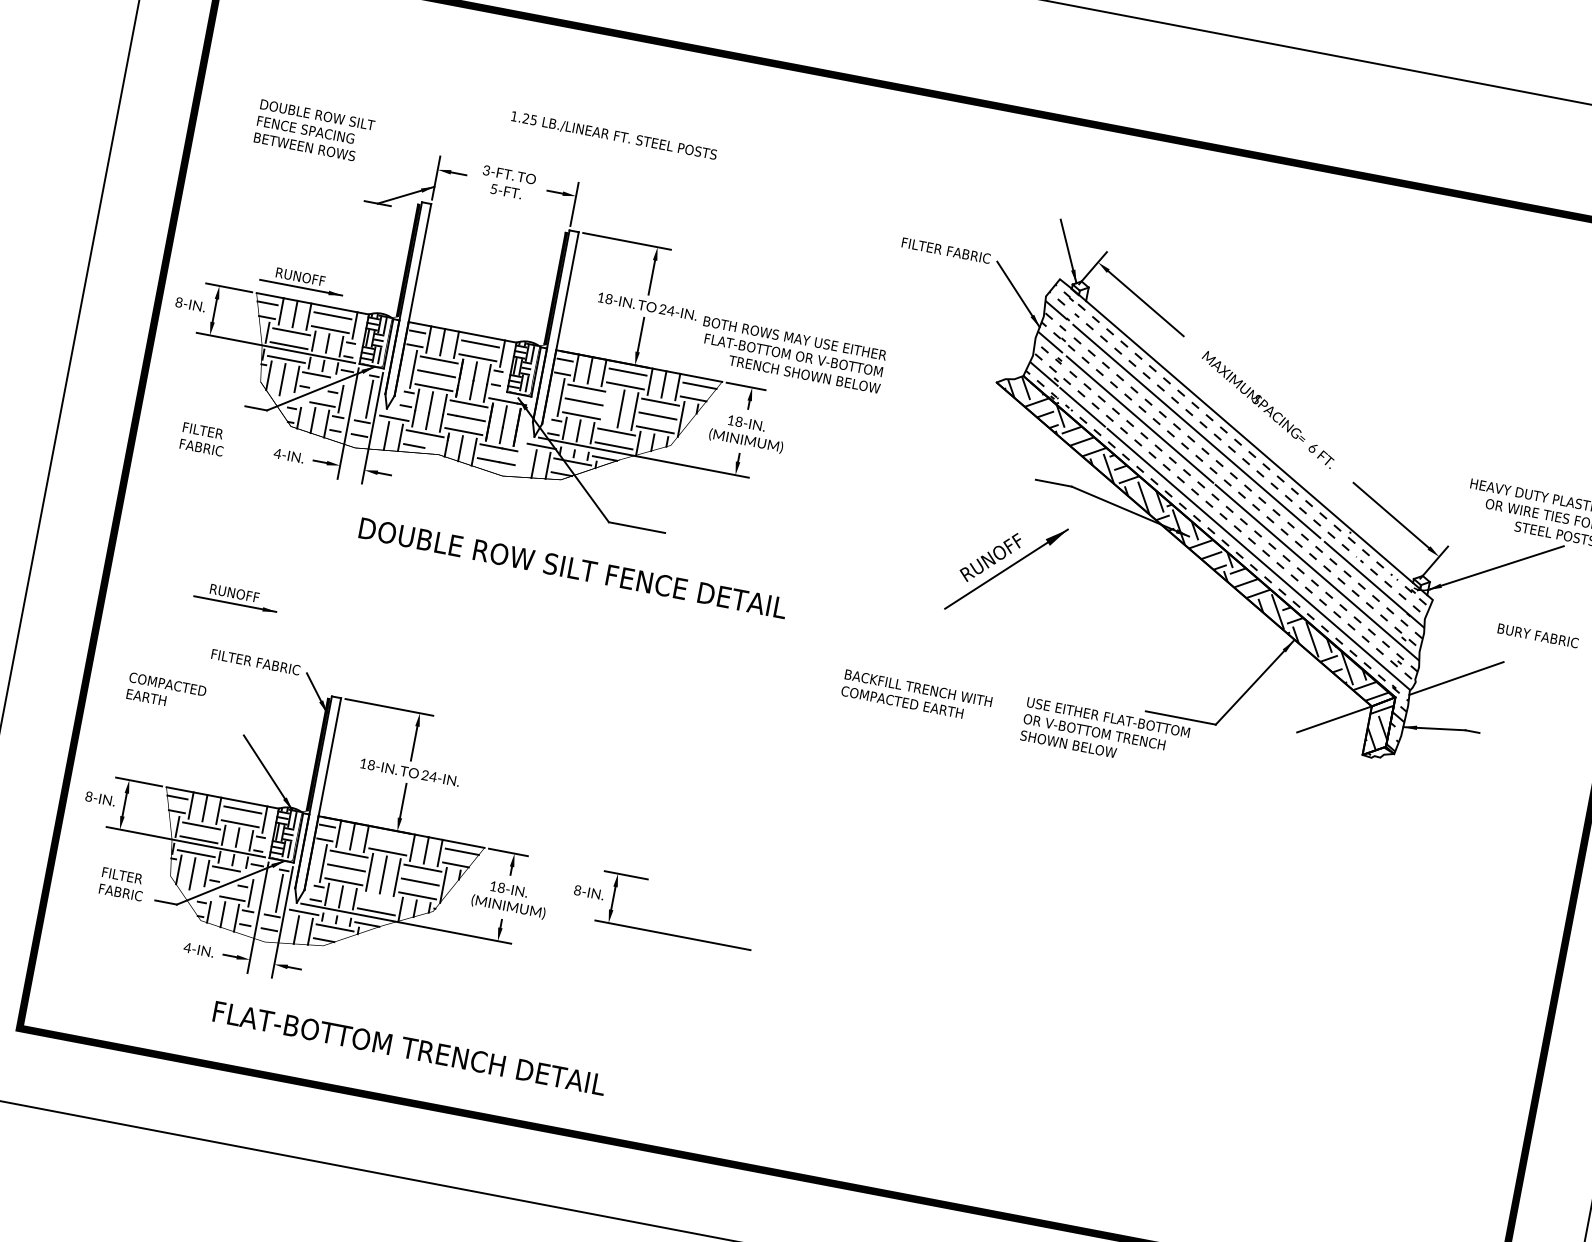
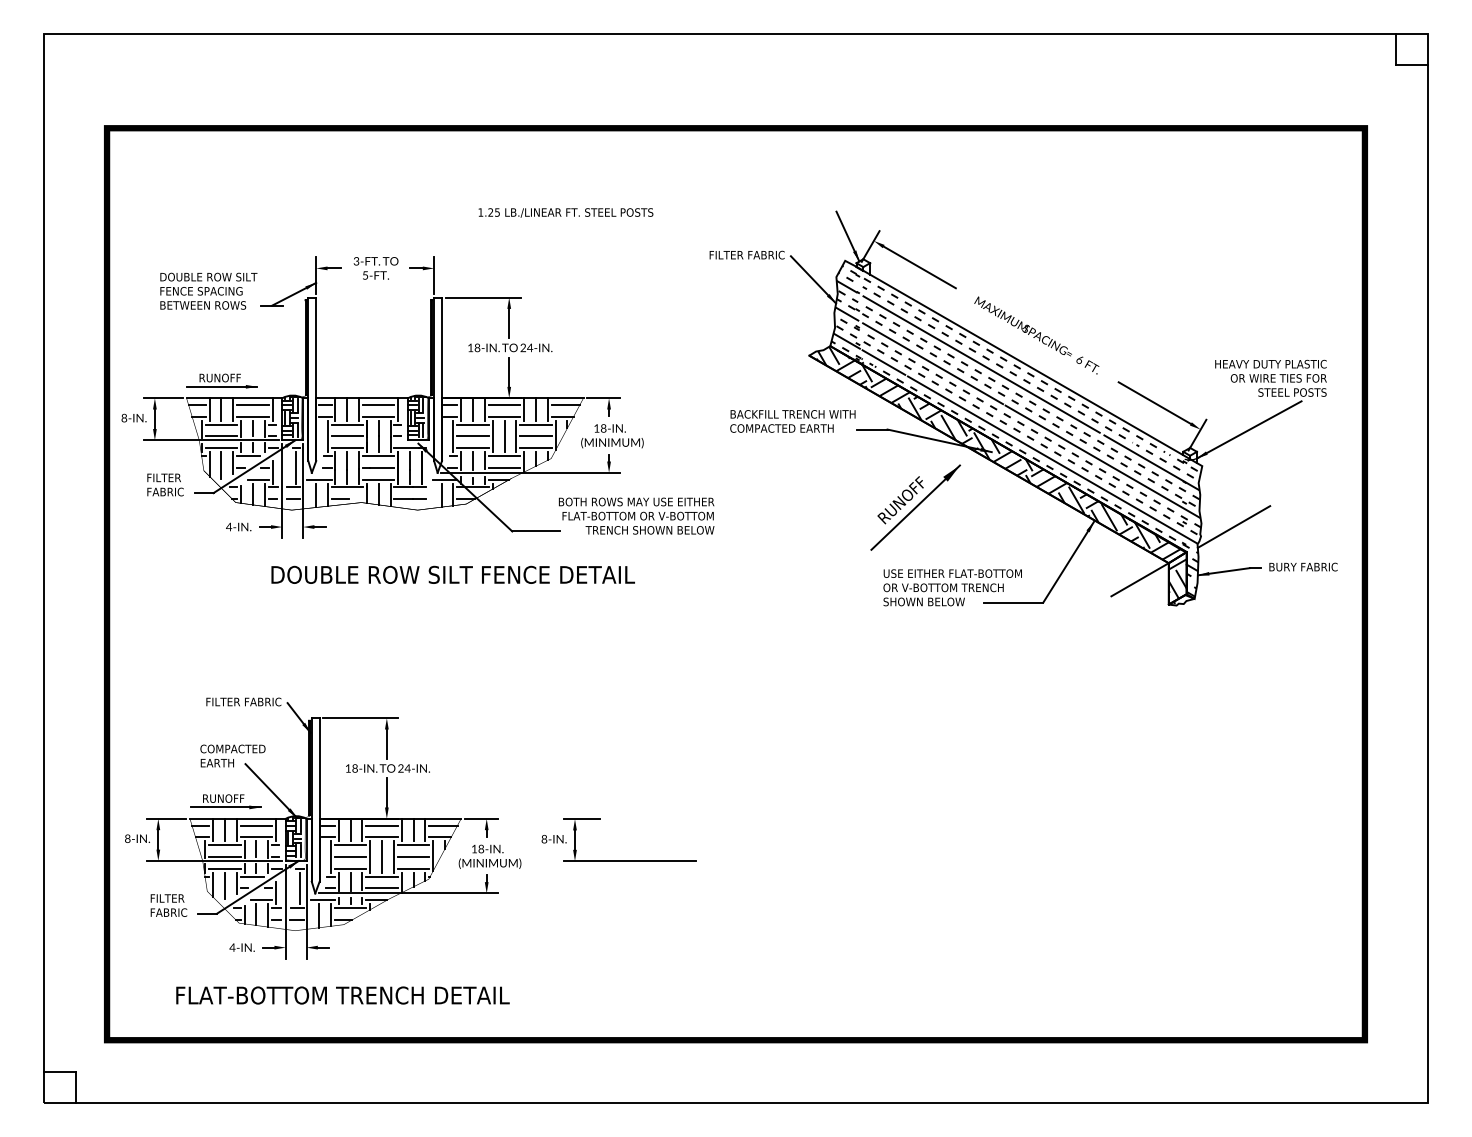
text: (314, 130) -> (208, 290), moved
text: (613, 135) -> (565, 212), moved
text: (791, 354) -> (636, 515), moved
line: (606, 406) -> (492, 436), added
text: (203, 438) -> (165, 484), moved
text: (572, 567) -> (452, 574), moved
part: (1006, 568) -> (915, 507), moved
part: (236, 597) -> (225, 801), moved
text: (1538, 635) -> (1303, 566), moved
text: (165, 691) -> (232, 755), moved
text: (916, 696) -> (792, 421), moved
text: (1104, 733) -> (952, 587), moved
line: (389, 837) -> (381, 825), added
line: (378, 897) -> (381, 876), added
text: (409, 1048) -> (342, 995), moved

